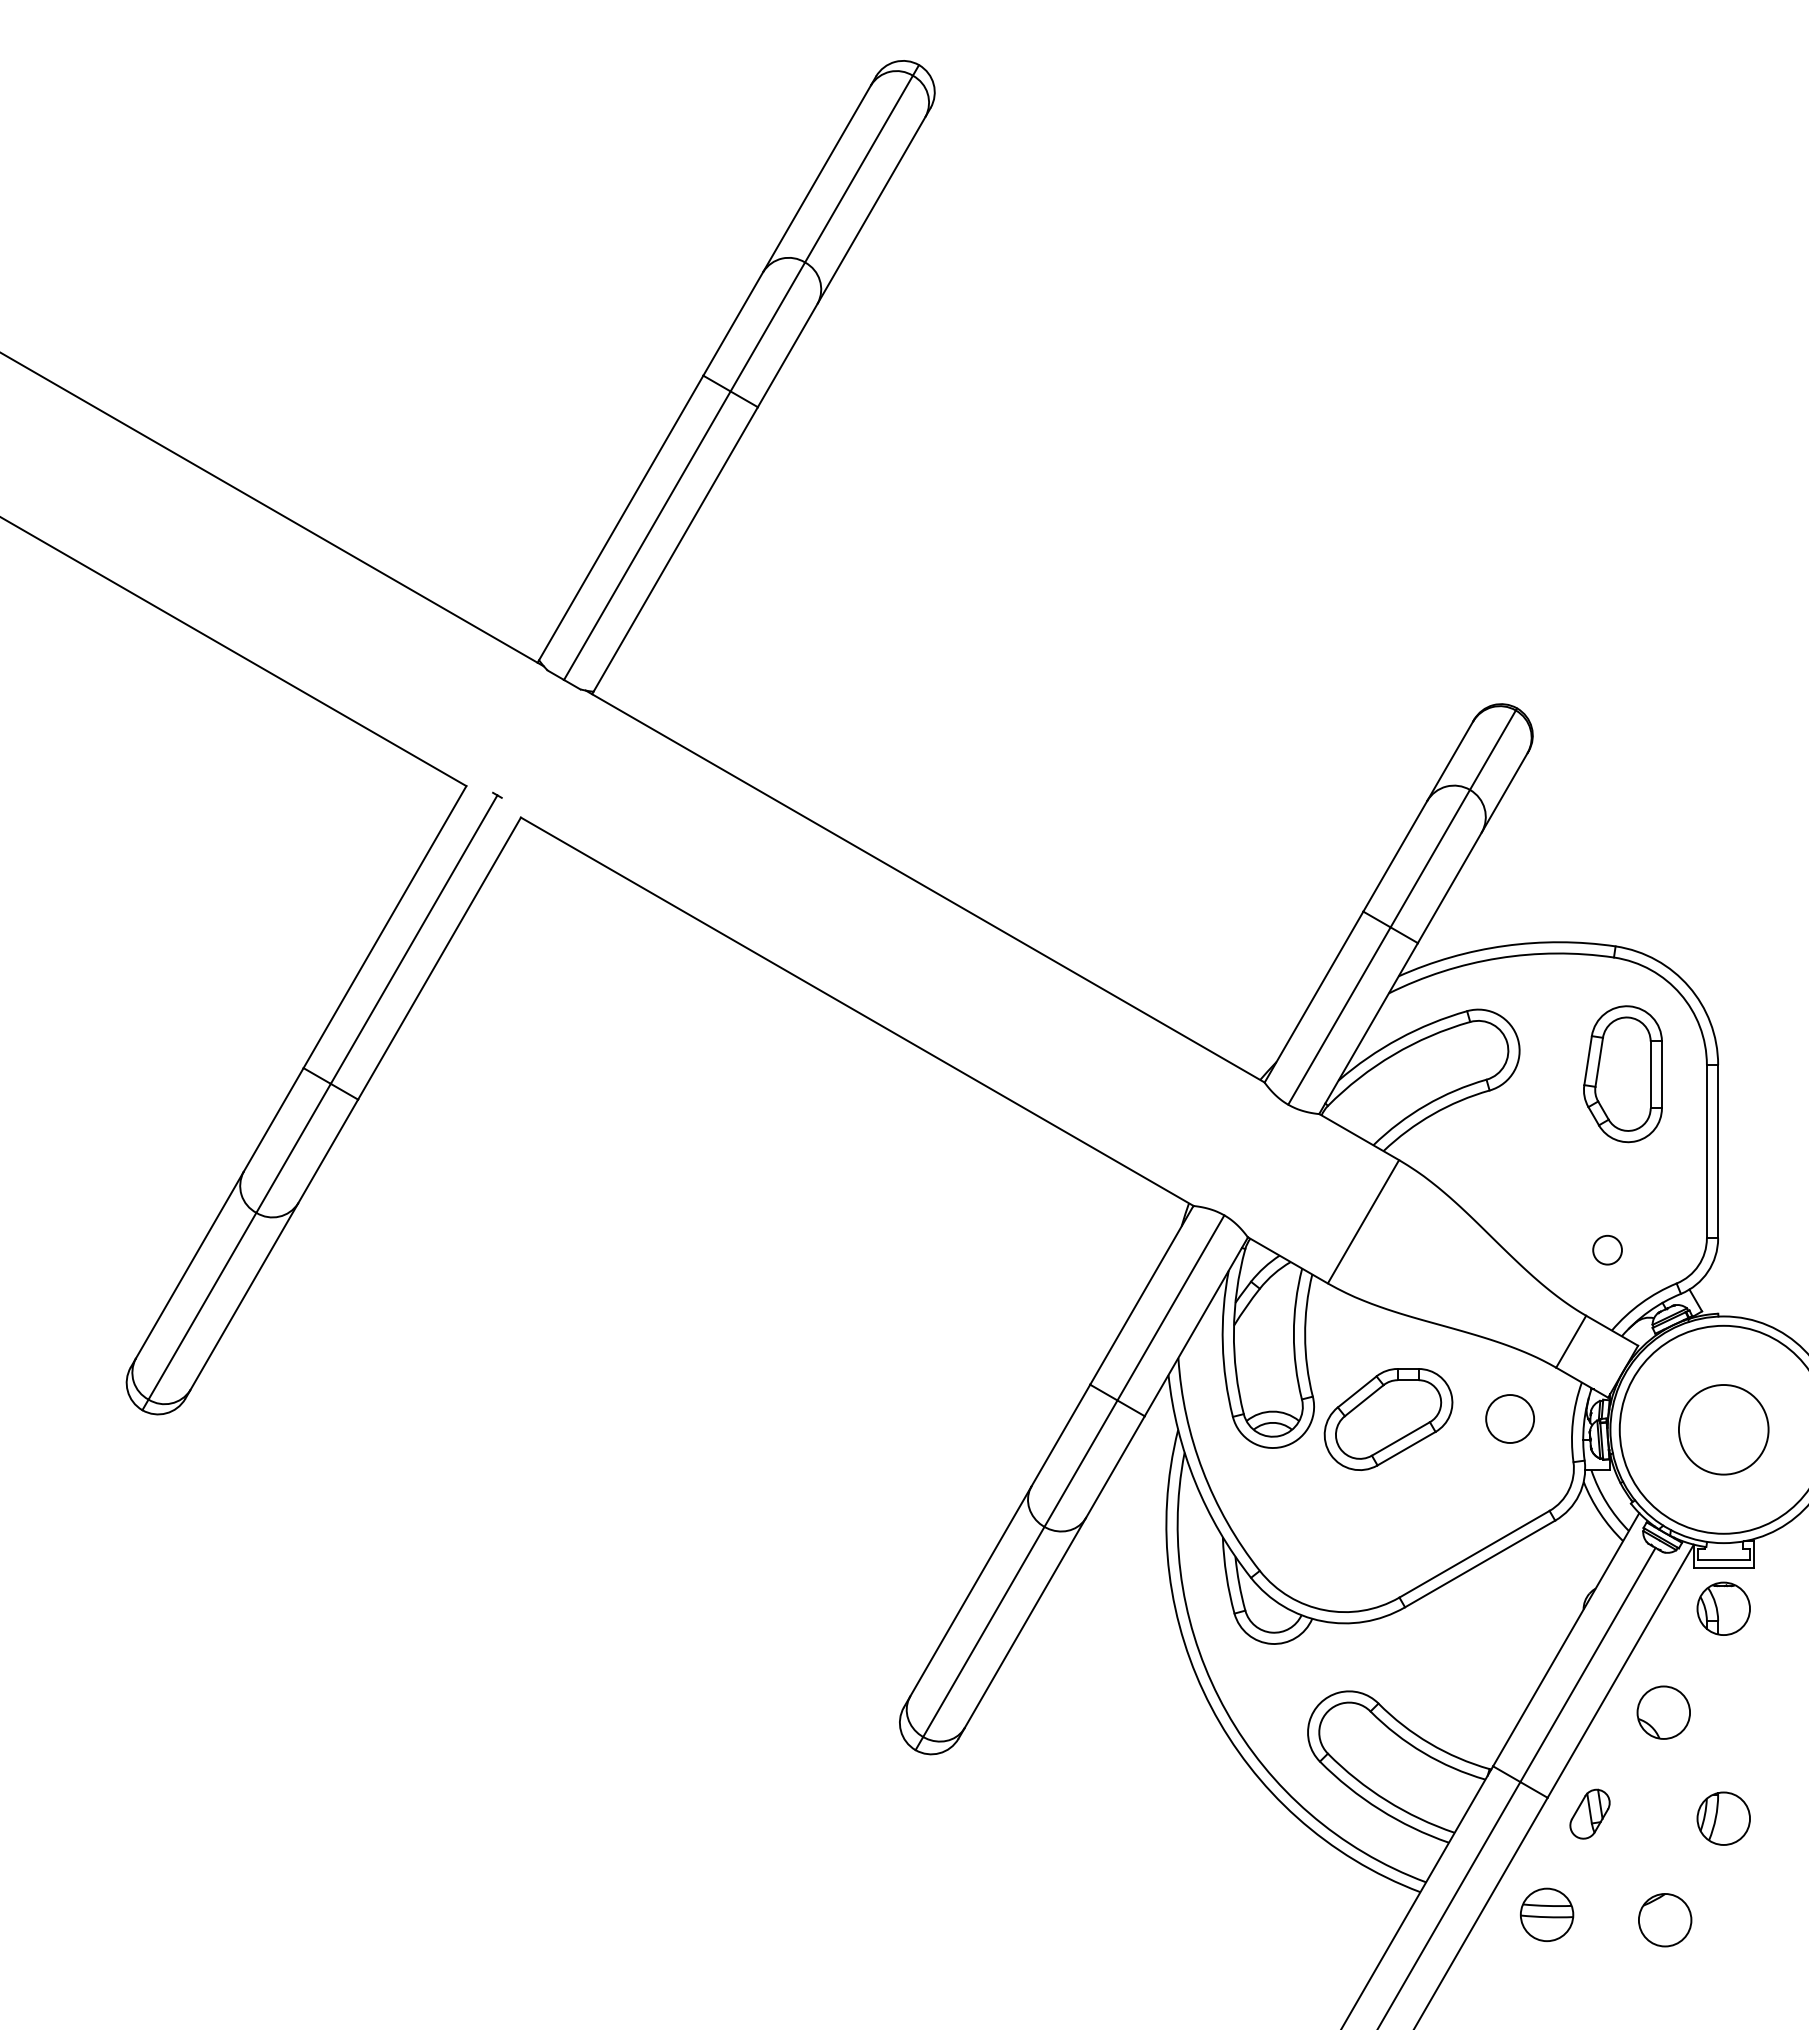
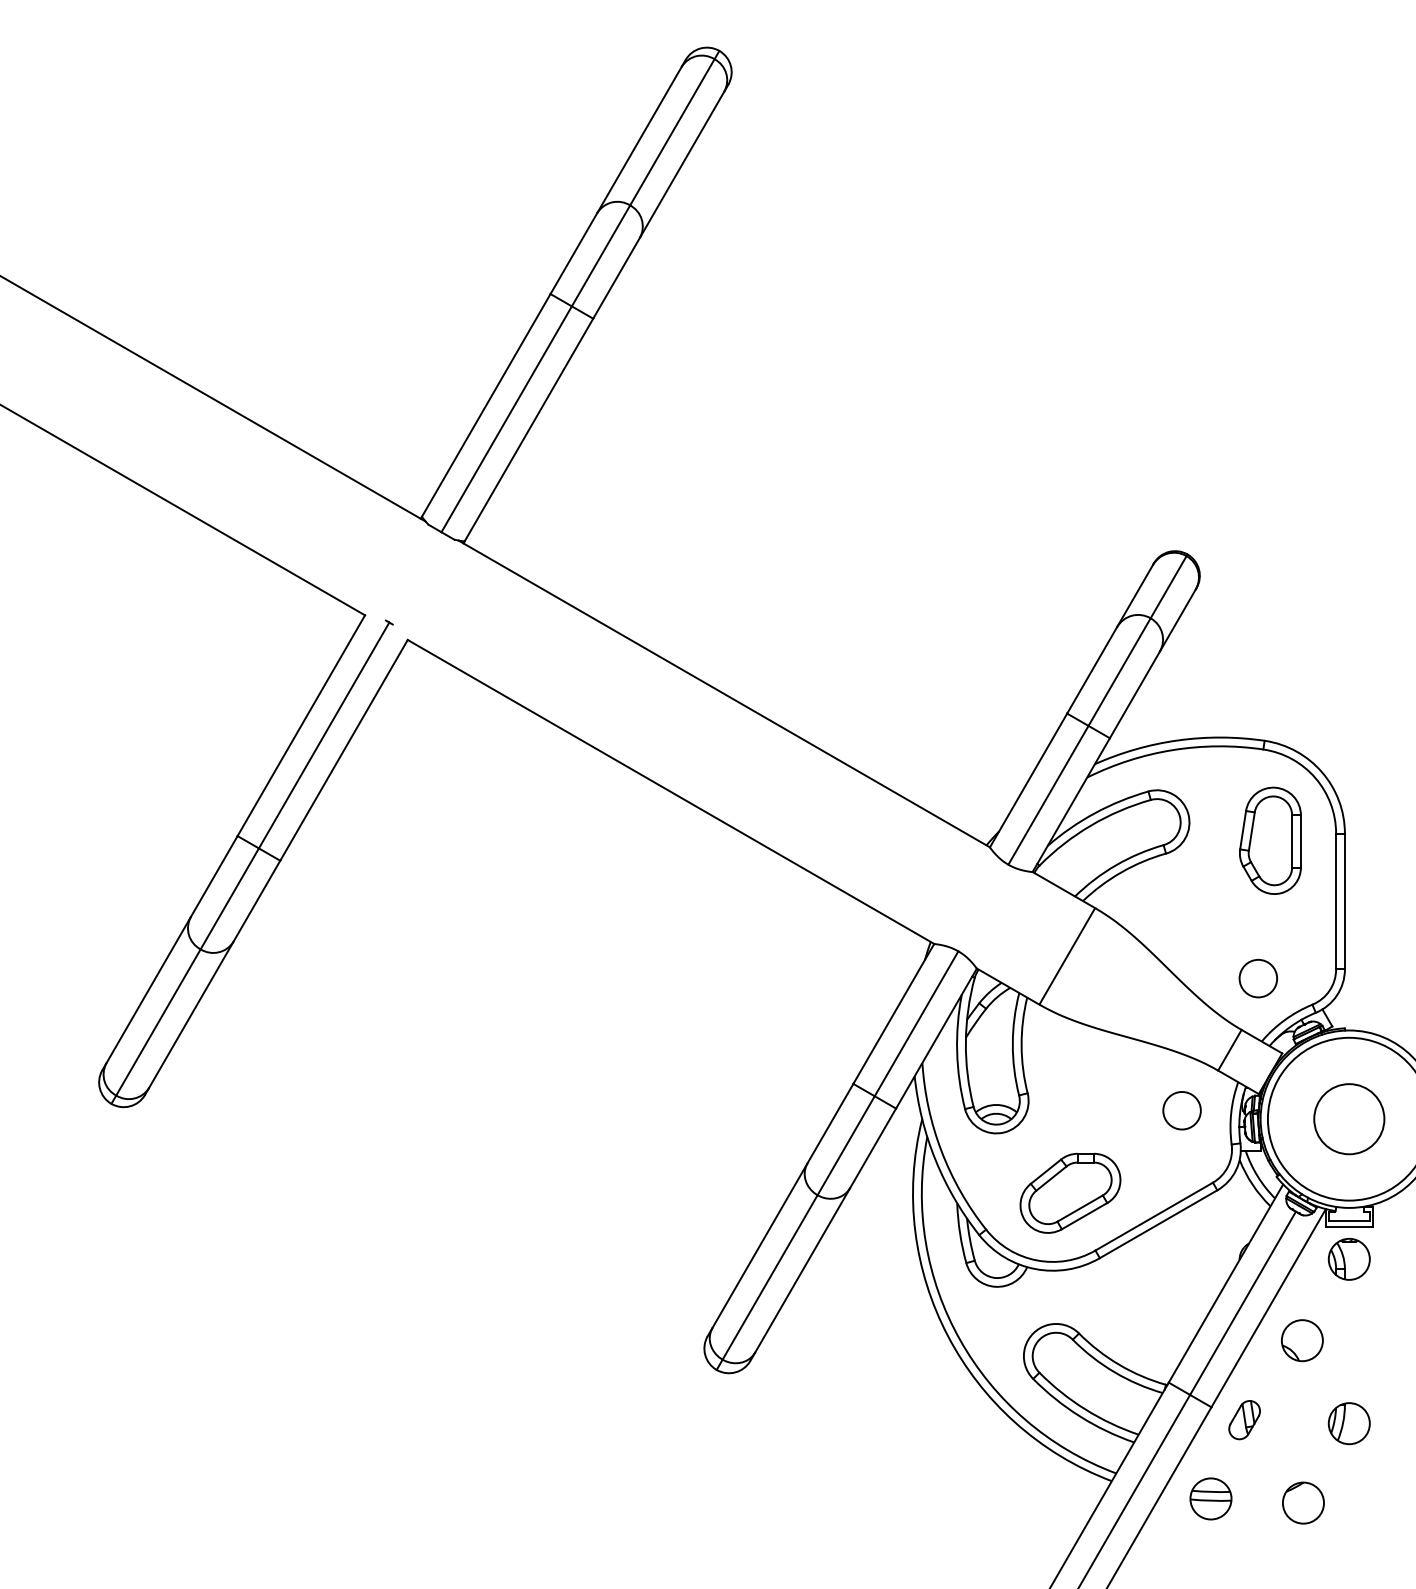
circle: (1607, 1250) -> (1258, 978), size x1.67
part: (1388, 1419) -> (1070, 1193), moved

